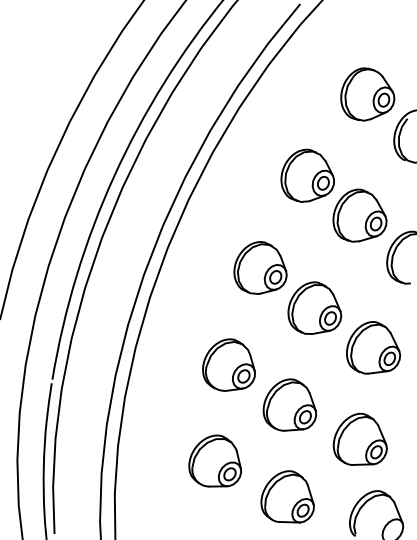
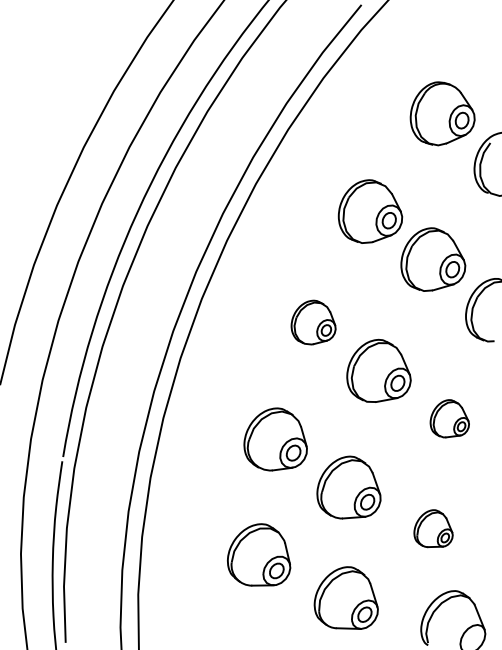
part: (260, 267) -> (313, 321), size x0.7
part: (373, 347) -> (449, 418), size x0.6
part: (359, 438) -> (432, 527), size x0.6

